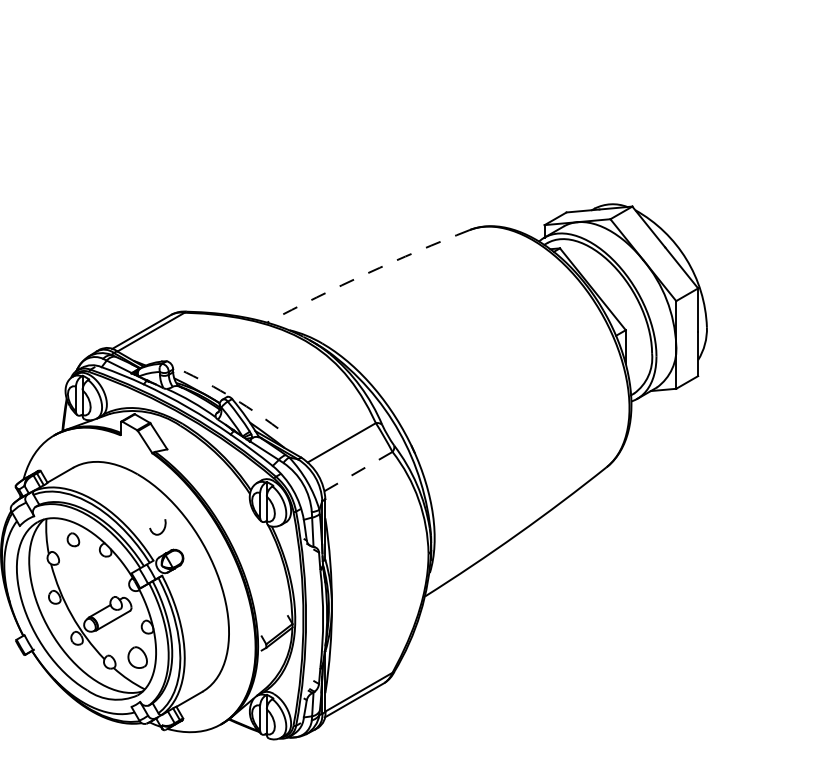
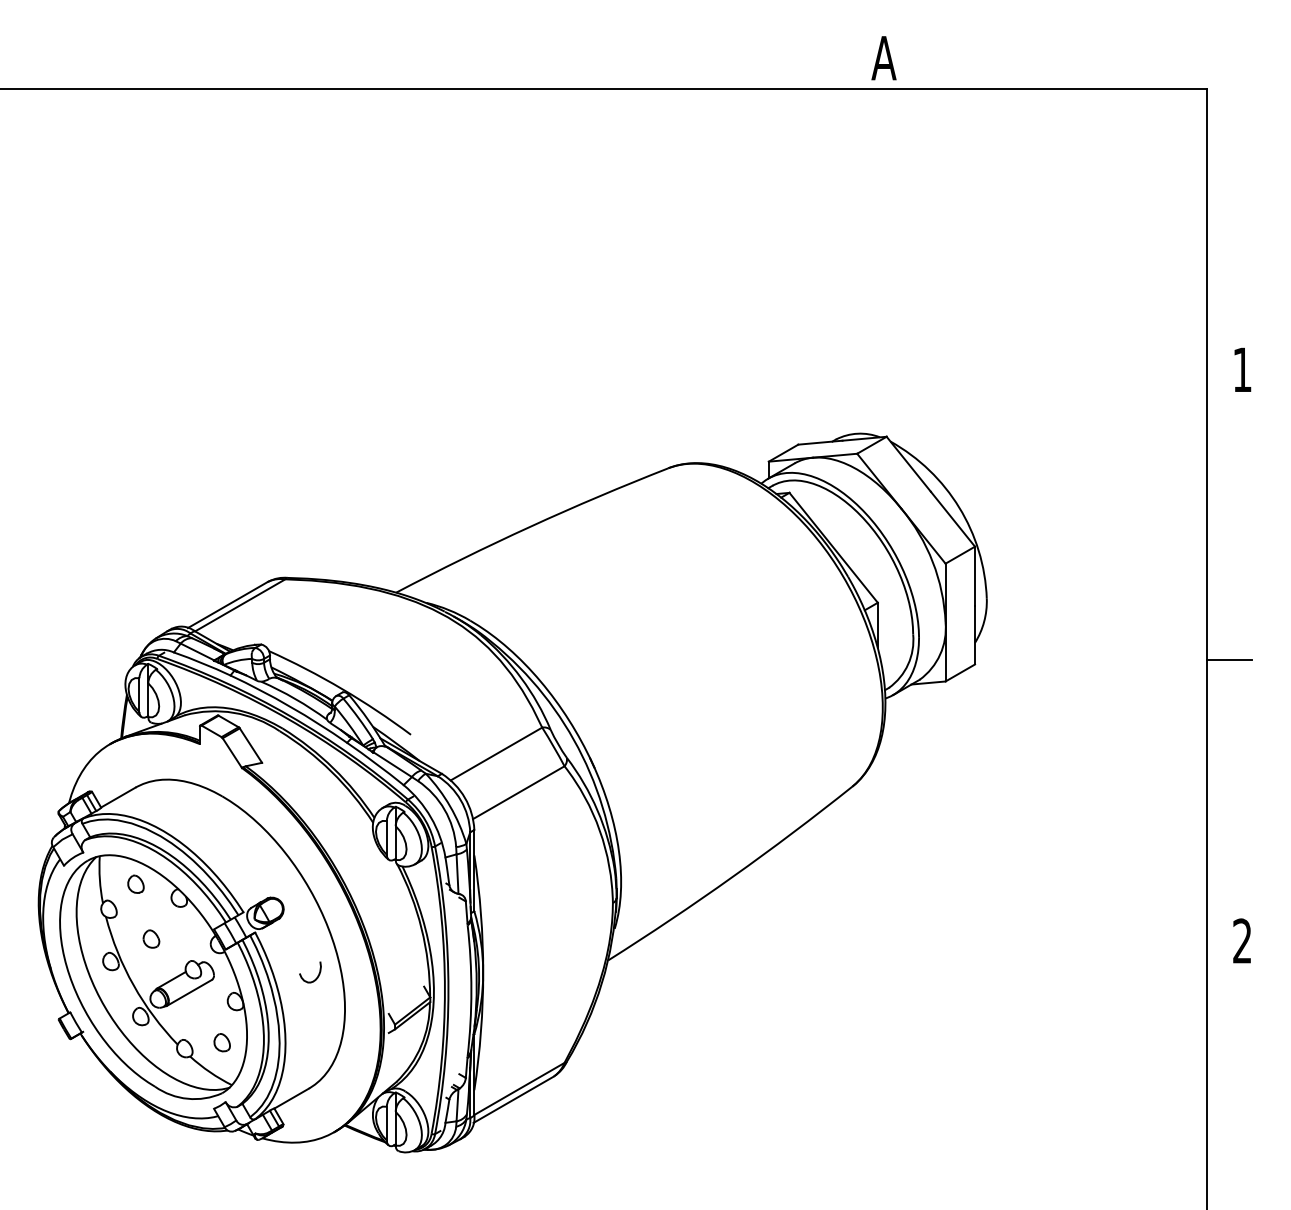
arc: (367, 273) -> (530, 526), dashed -> solid
arc: (227, 394) -> (342, 689), dashed -> solid
line: (358, 471) -> (518, 792), dashed -> solid
curve: (163, 529) -> (317, 975), moved
part: (84, 580) -> (151, 938), added
part: (137, 657) -> (221, 1042), size x0.62

